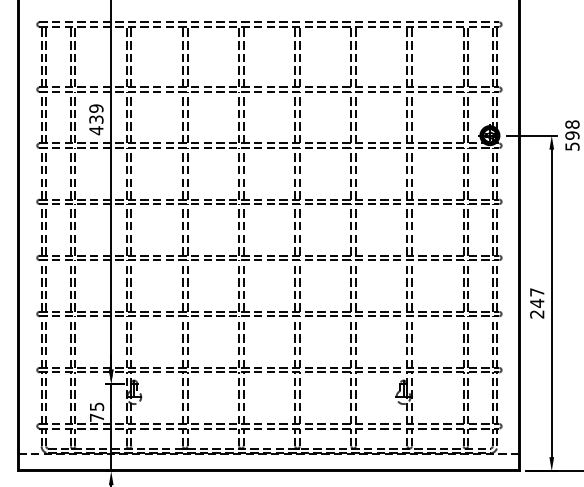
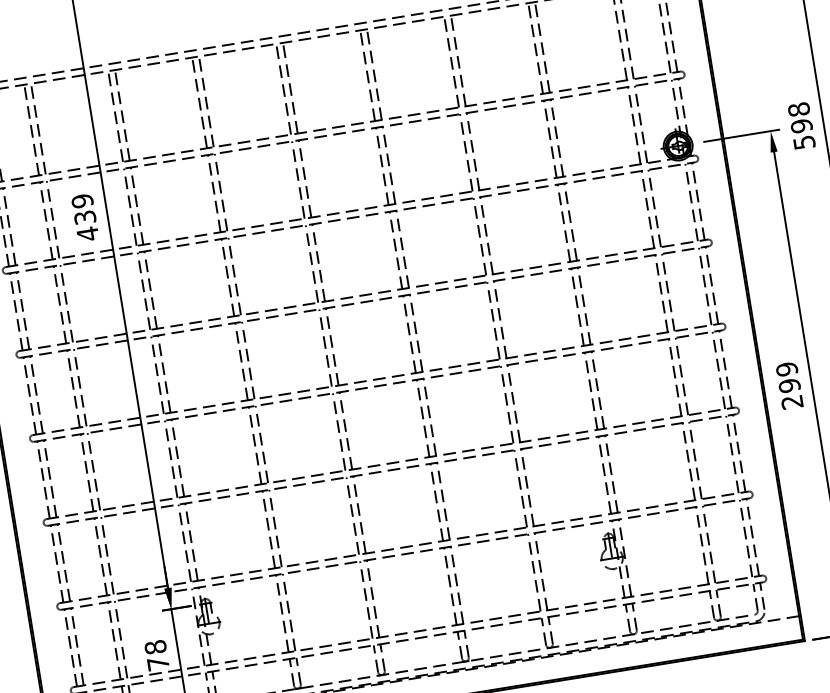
text: (537, 297) -> (788, 376), 247 -> 299
text: (96, 406) -> (154, 647), 75 -> 78

